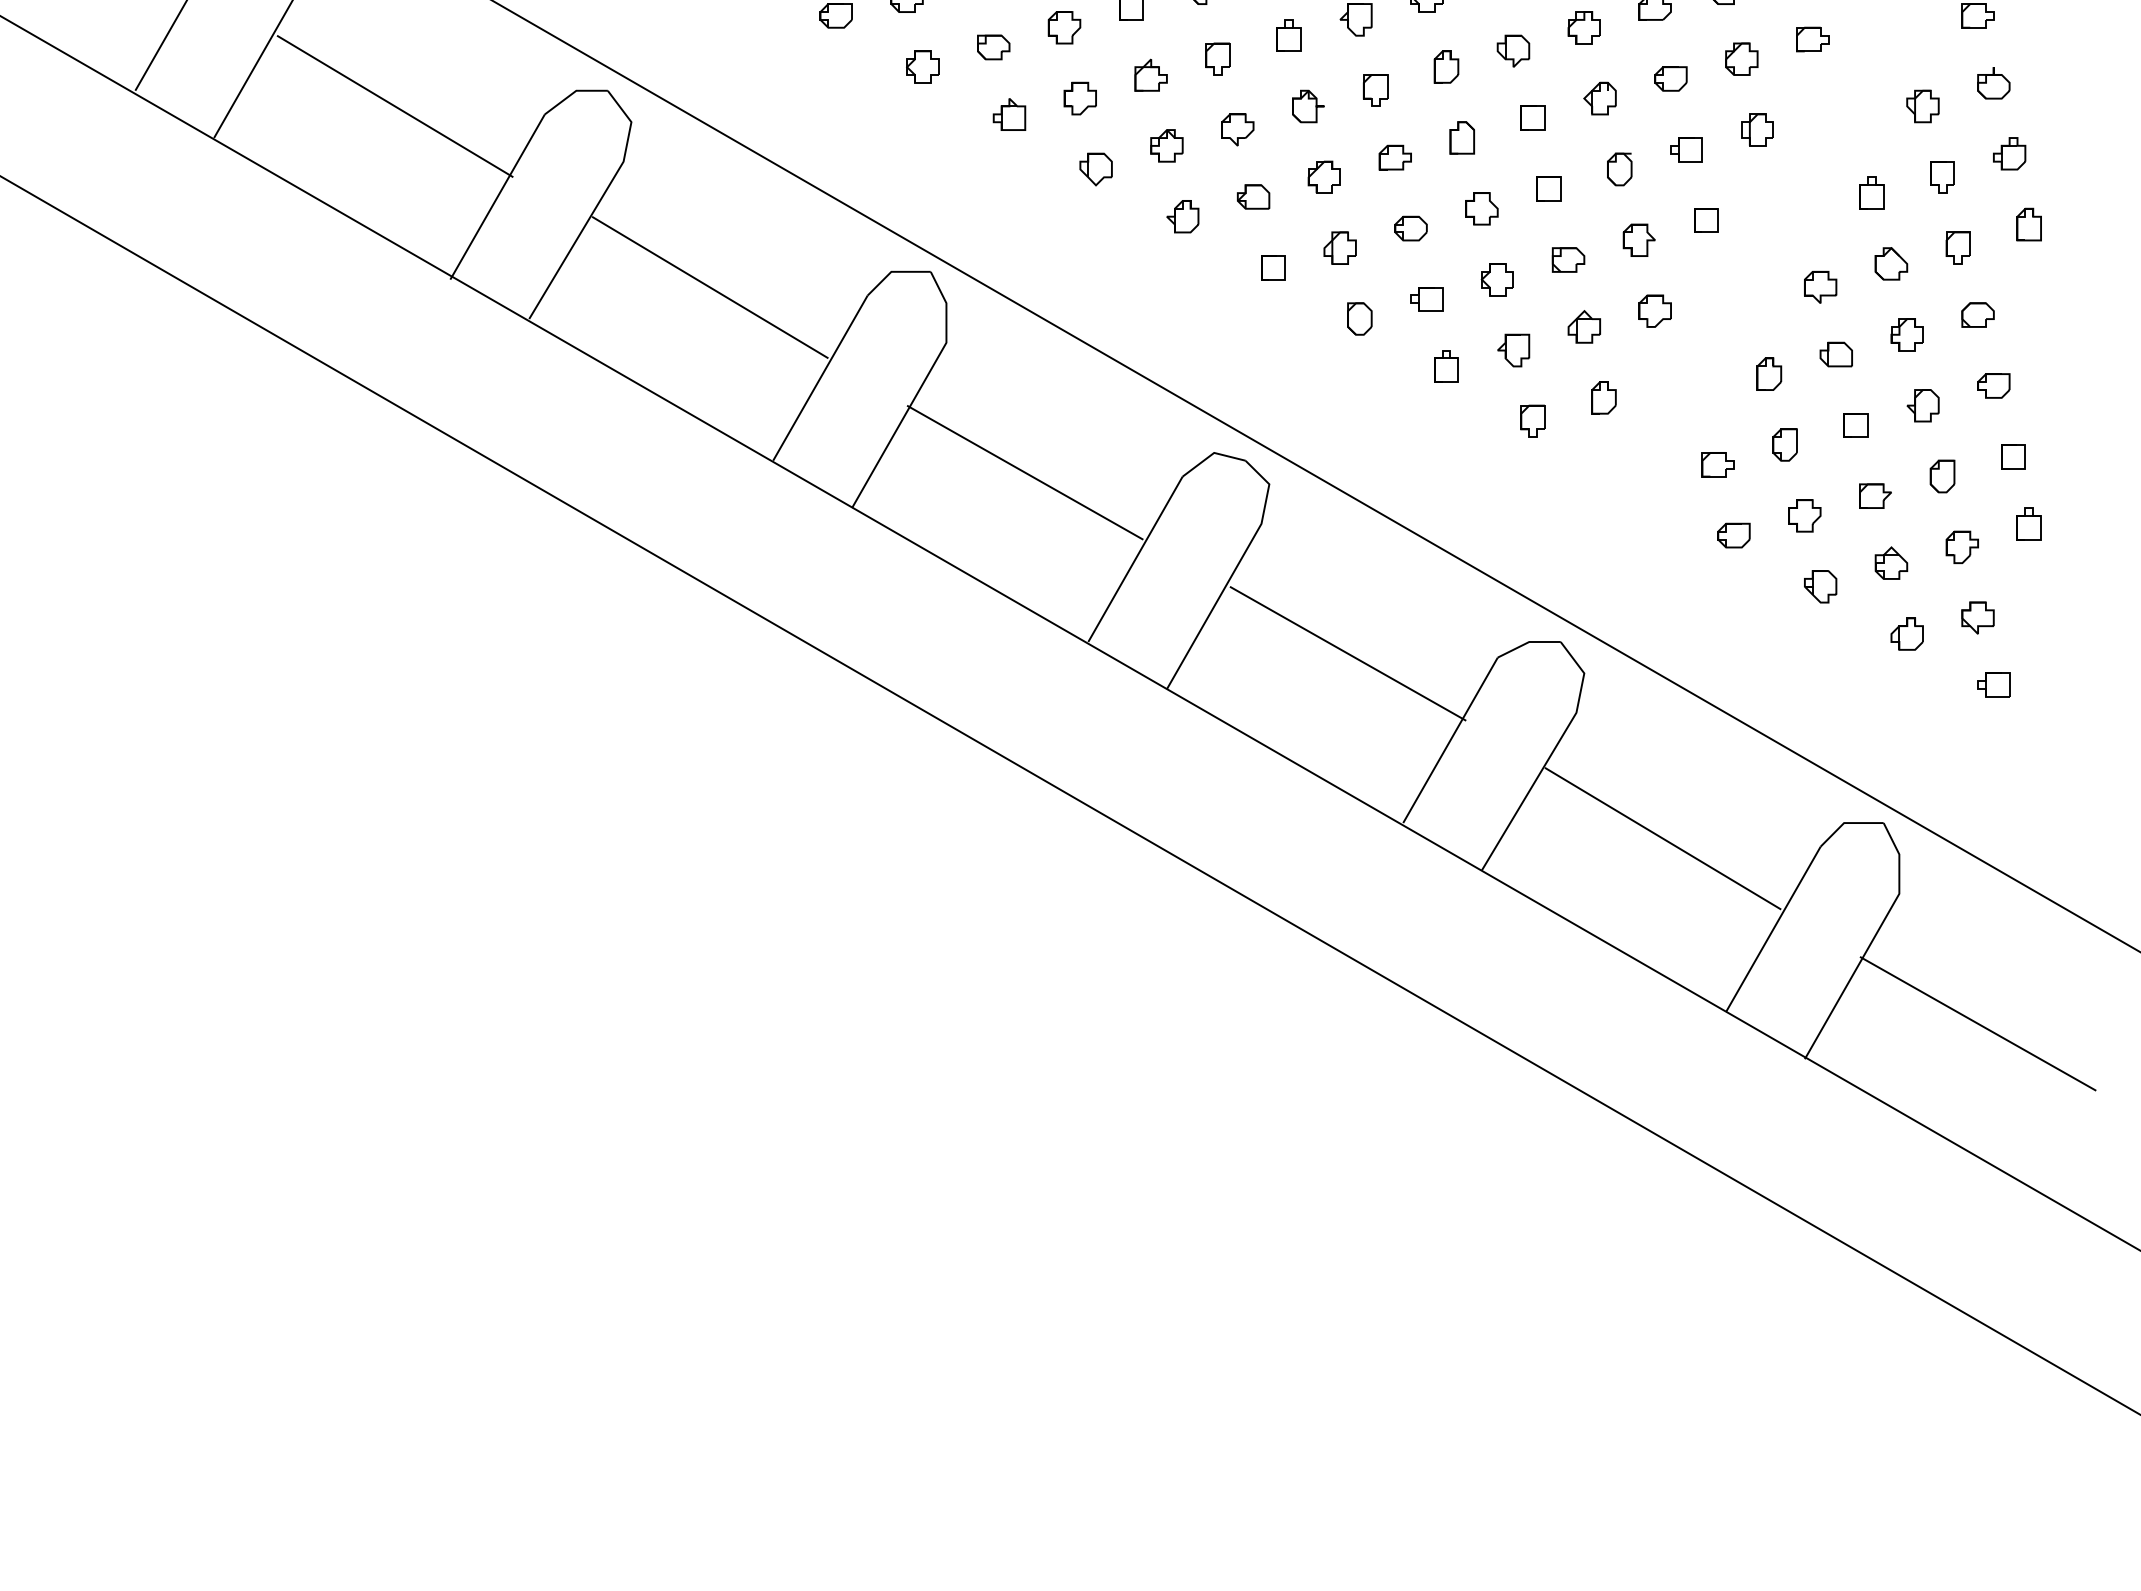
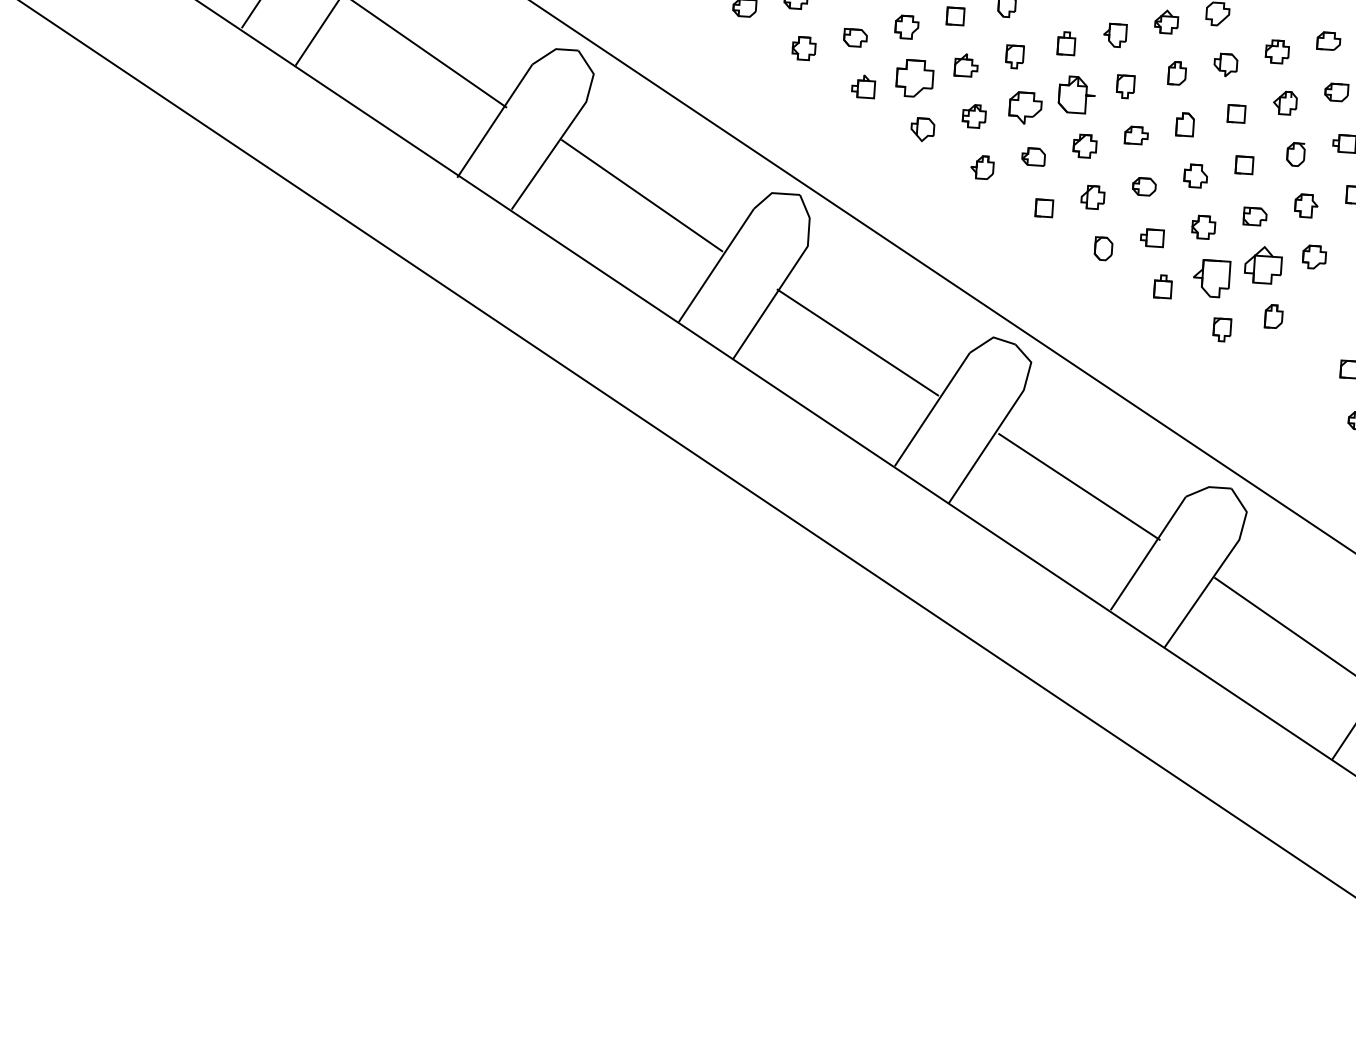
part: (1079, 98) -> (914, 78), size x1.6
part: (1308, 106) -> (1077, 94), size x1.6
part: (1237, 129) -> (1025, 108), size x1.4
part: (1583, 326) -> (1262, 264), size x1.6
part: (1513, 350) -> (1211, 278), size x1.6

